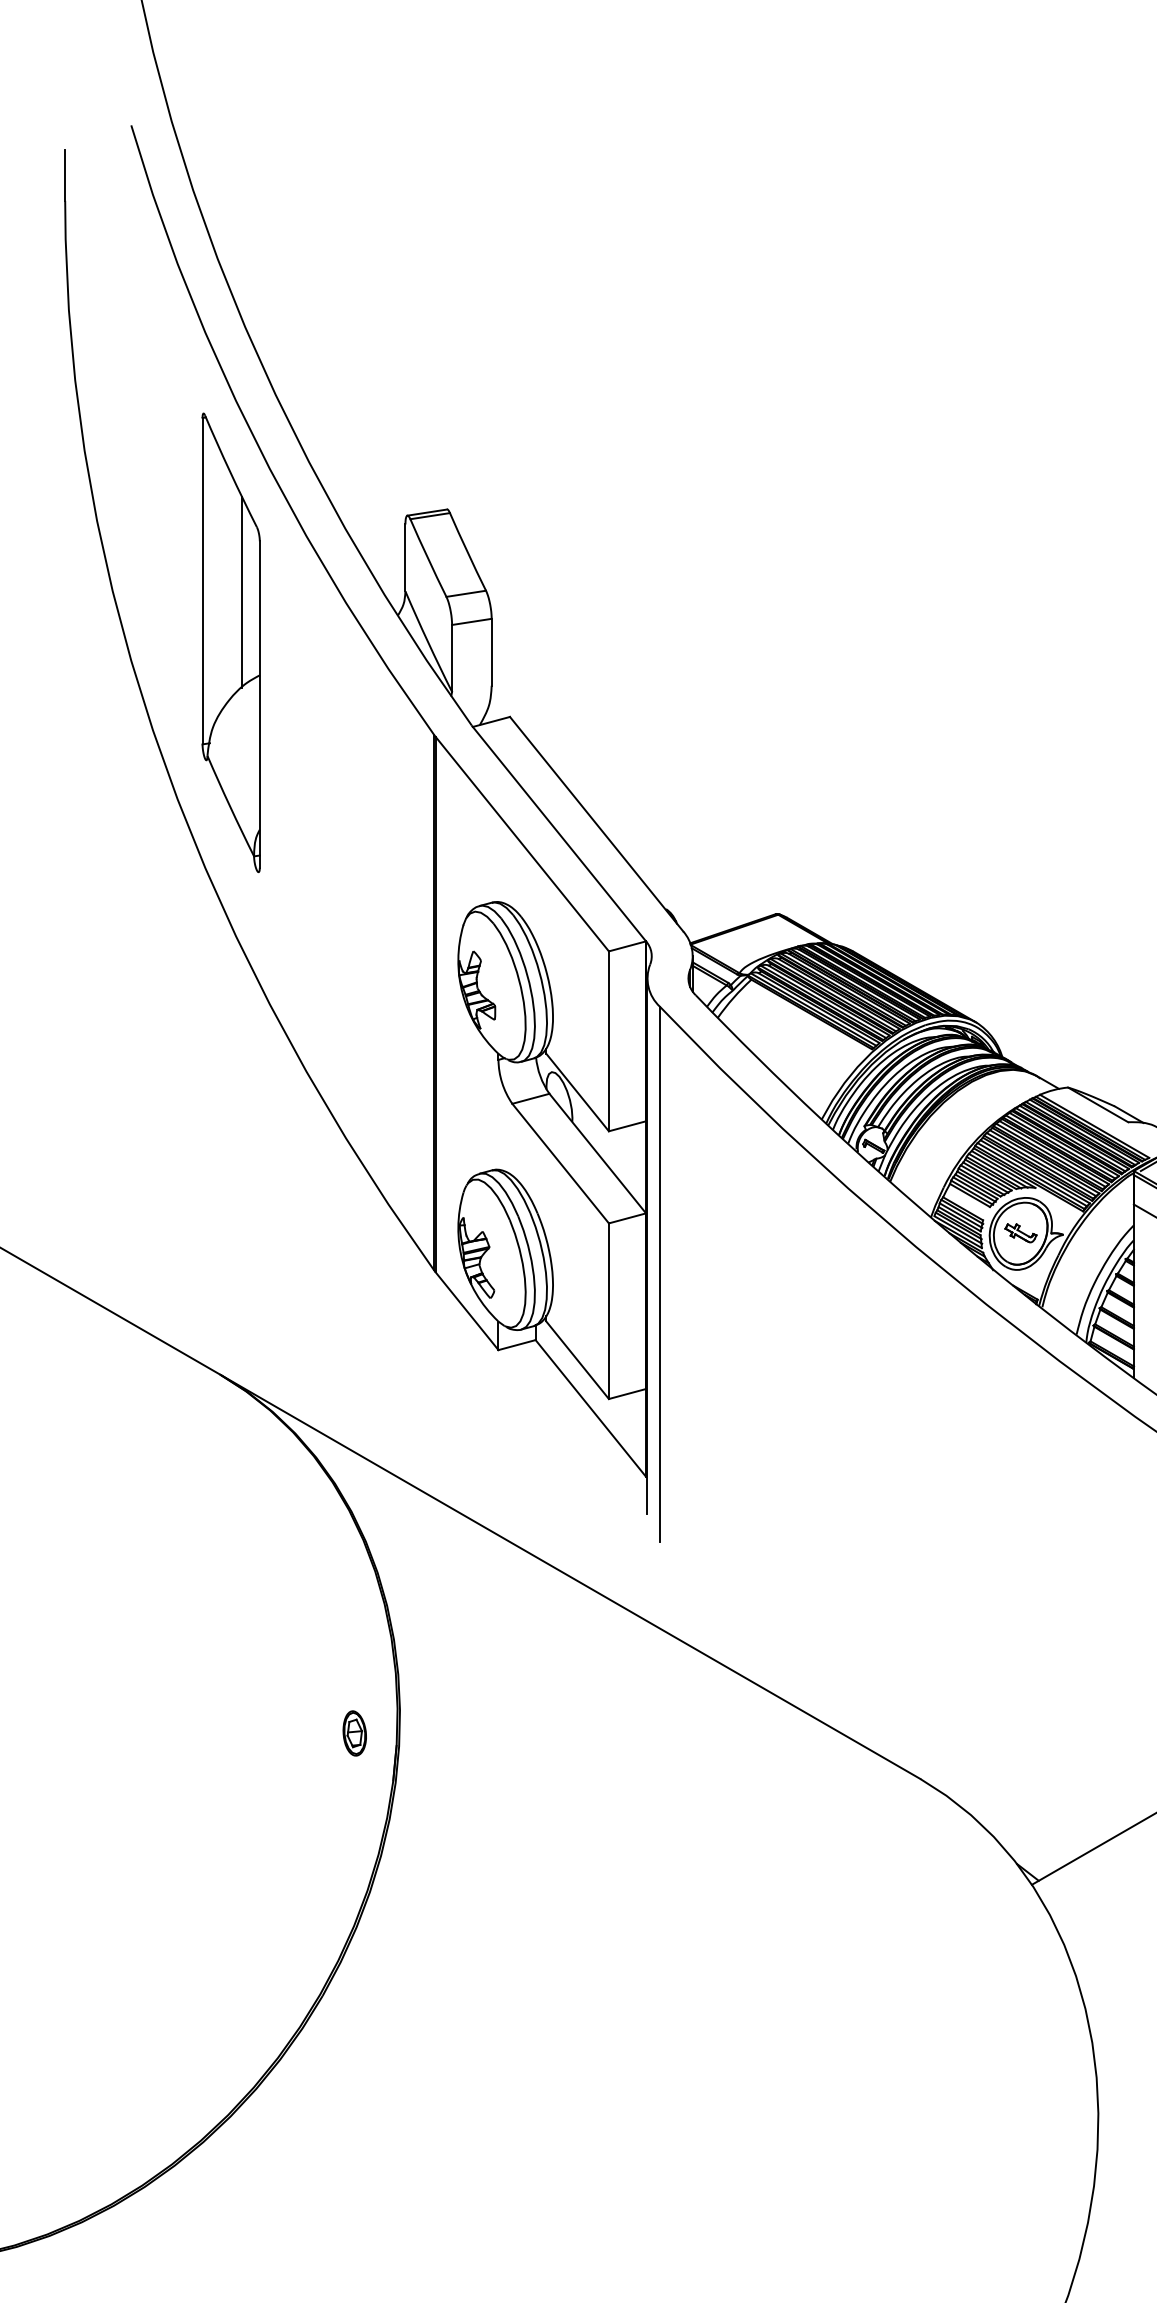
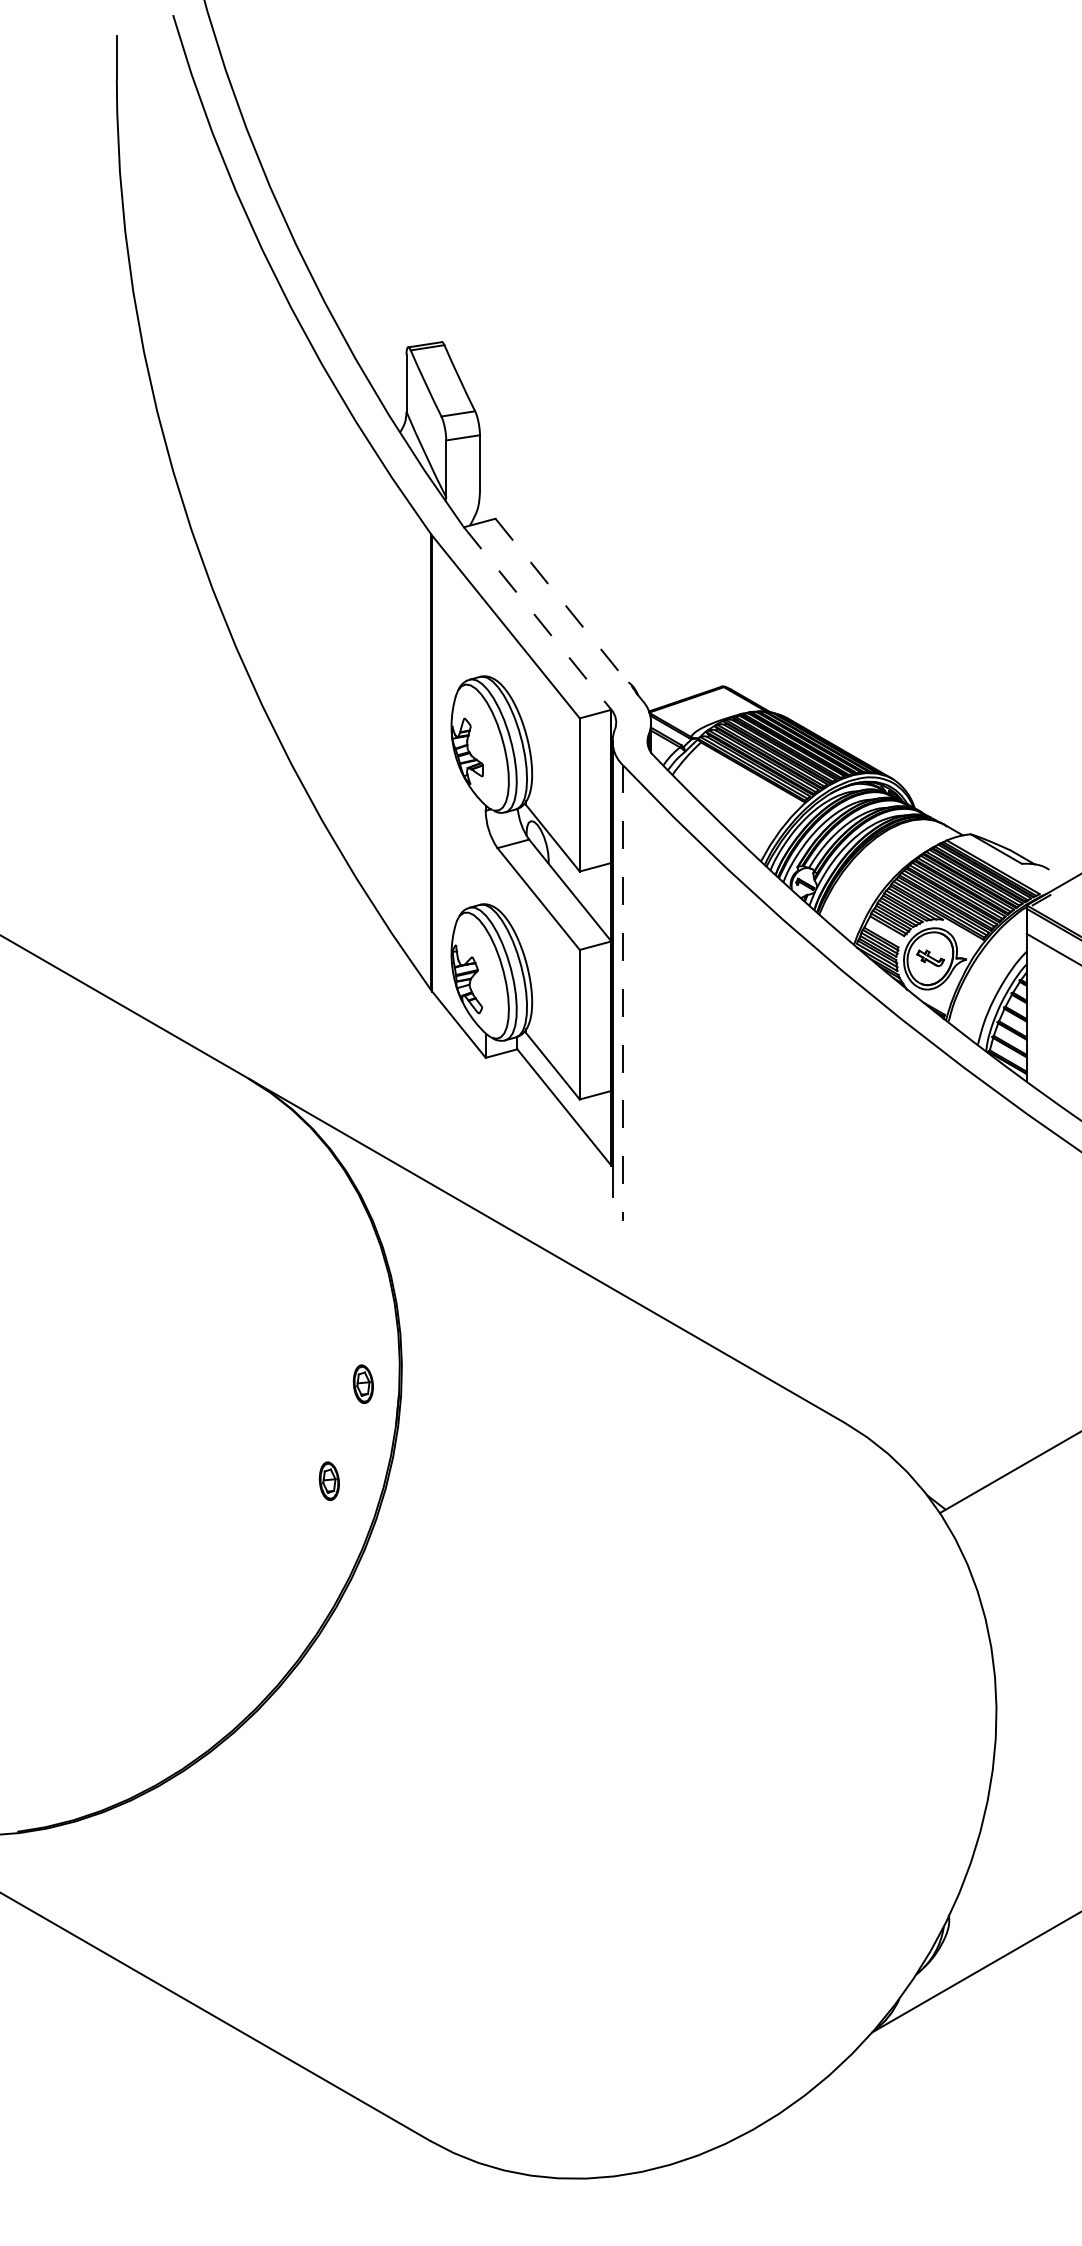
part: (230, 642) -> (257, 455), removed
line: (596, 824) -> (569, 610), solid -> dashed
line: (559, 834) -> (537, 618), solid -> dashed
line: (660, 1274) -> (623, 993), solid -> dashed
part: (313, 1846) -> (328, 1480), added

